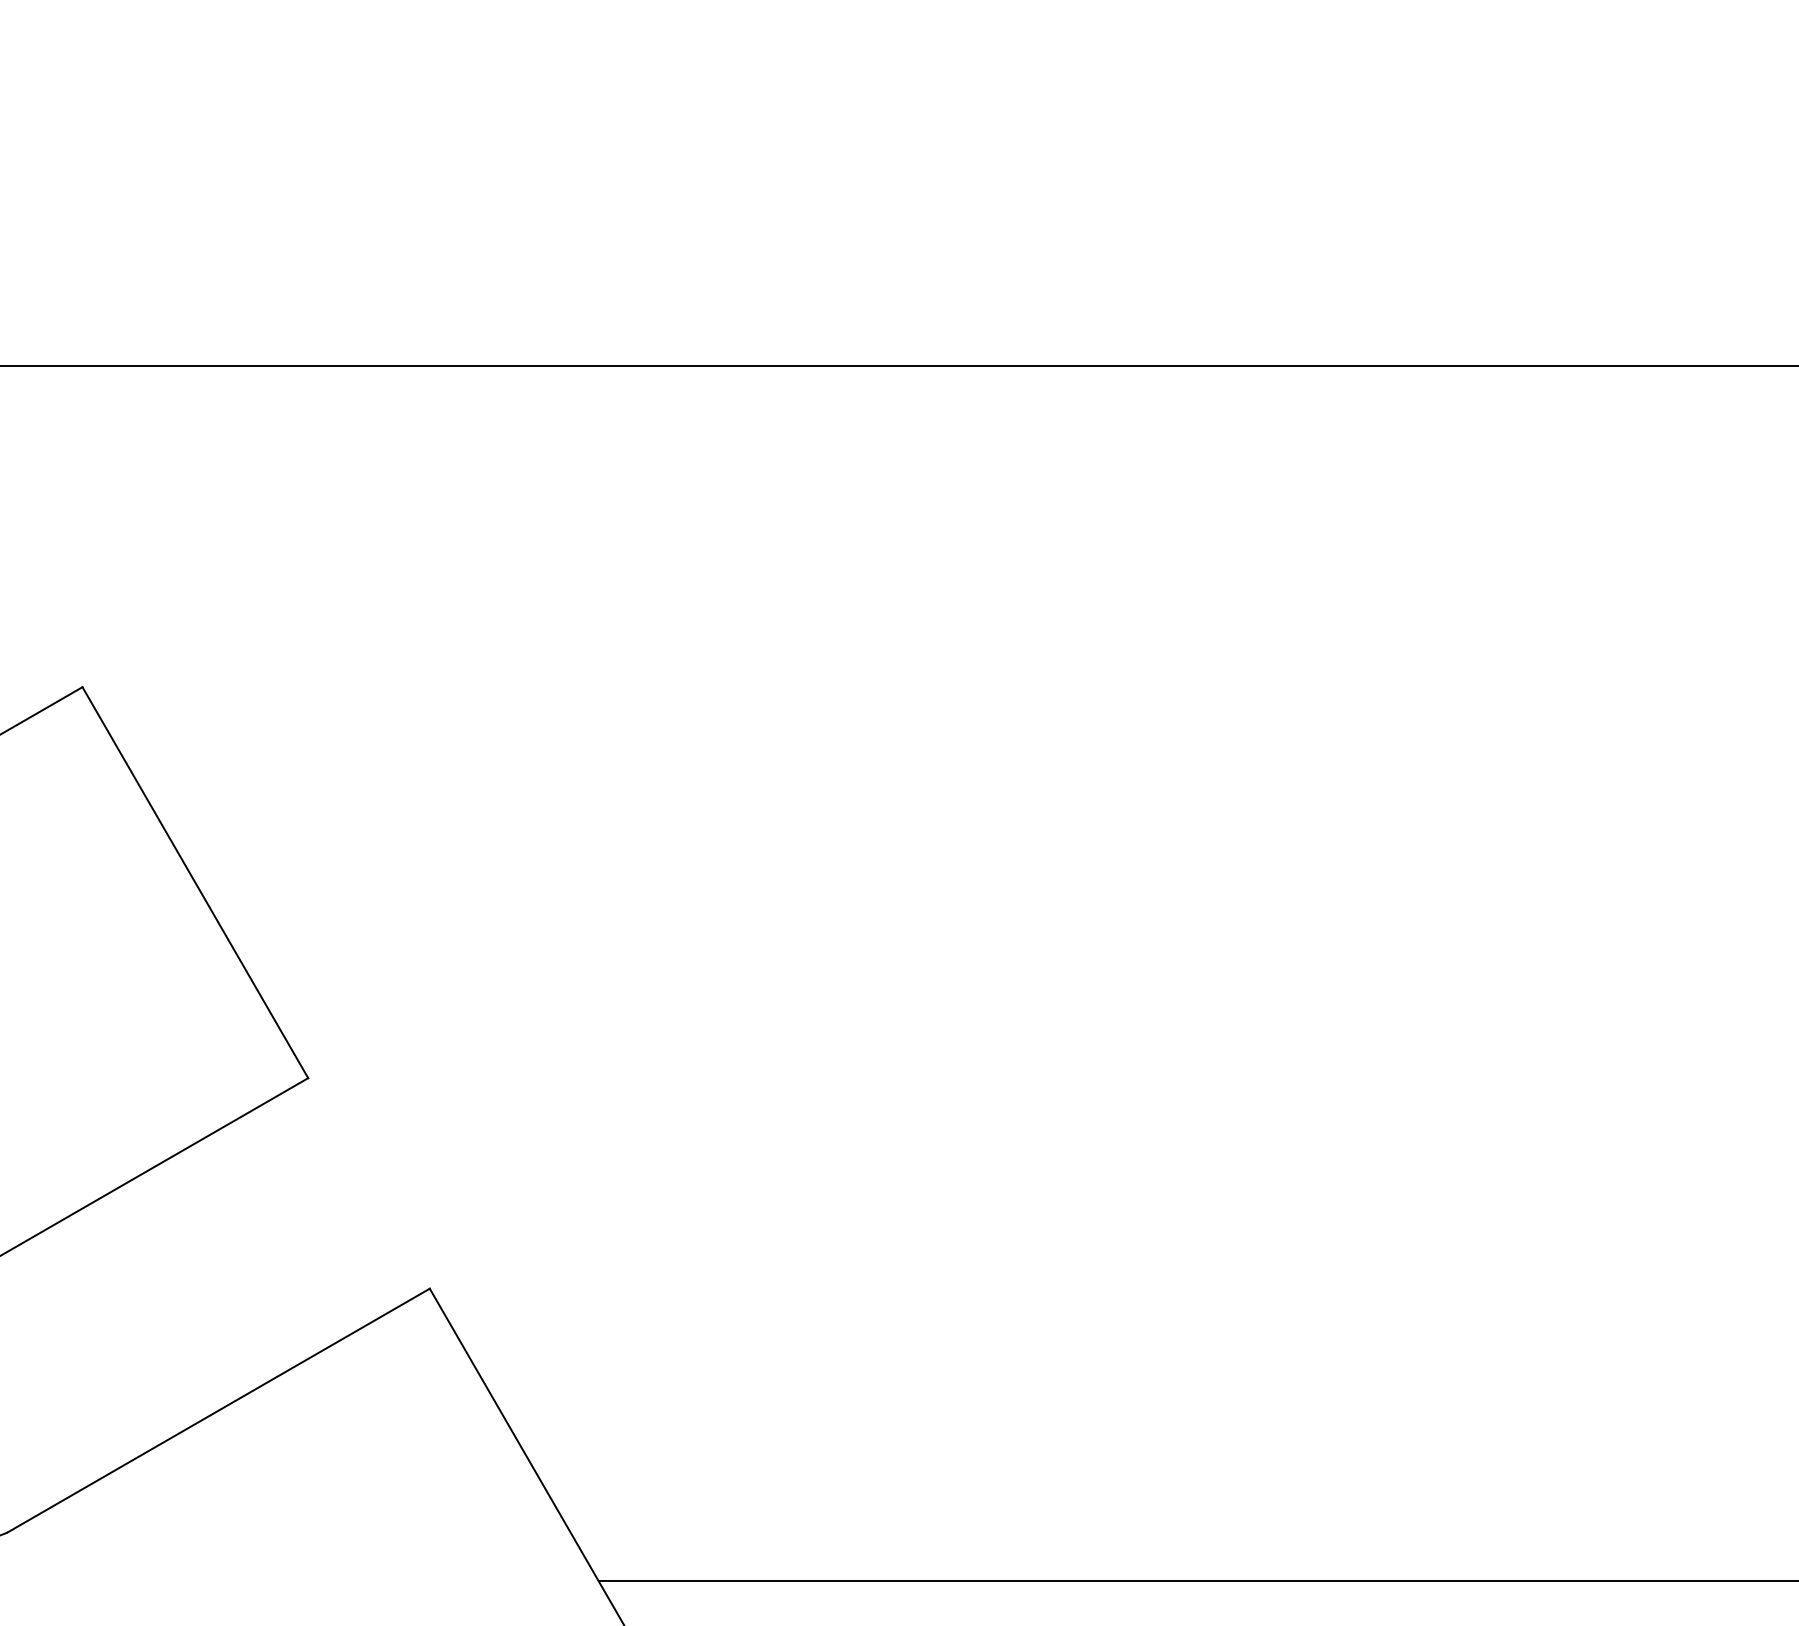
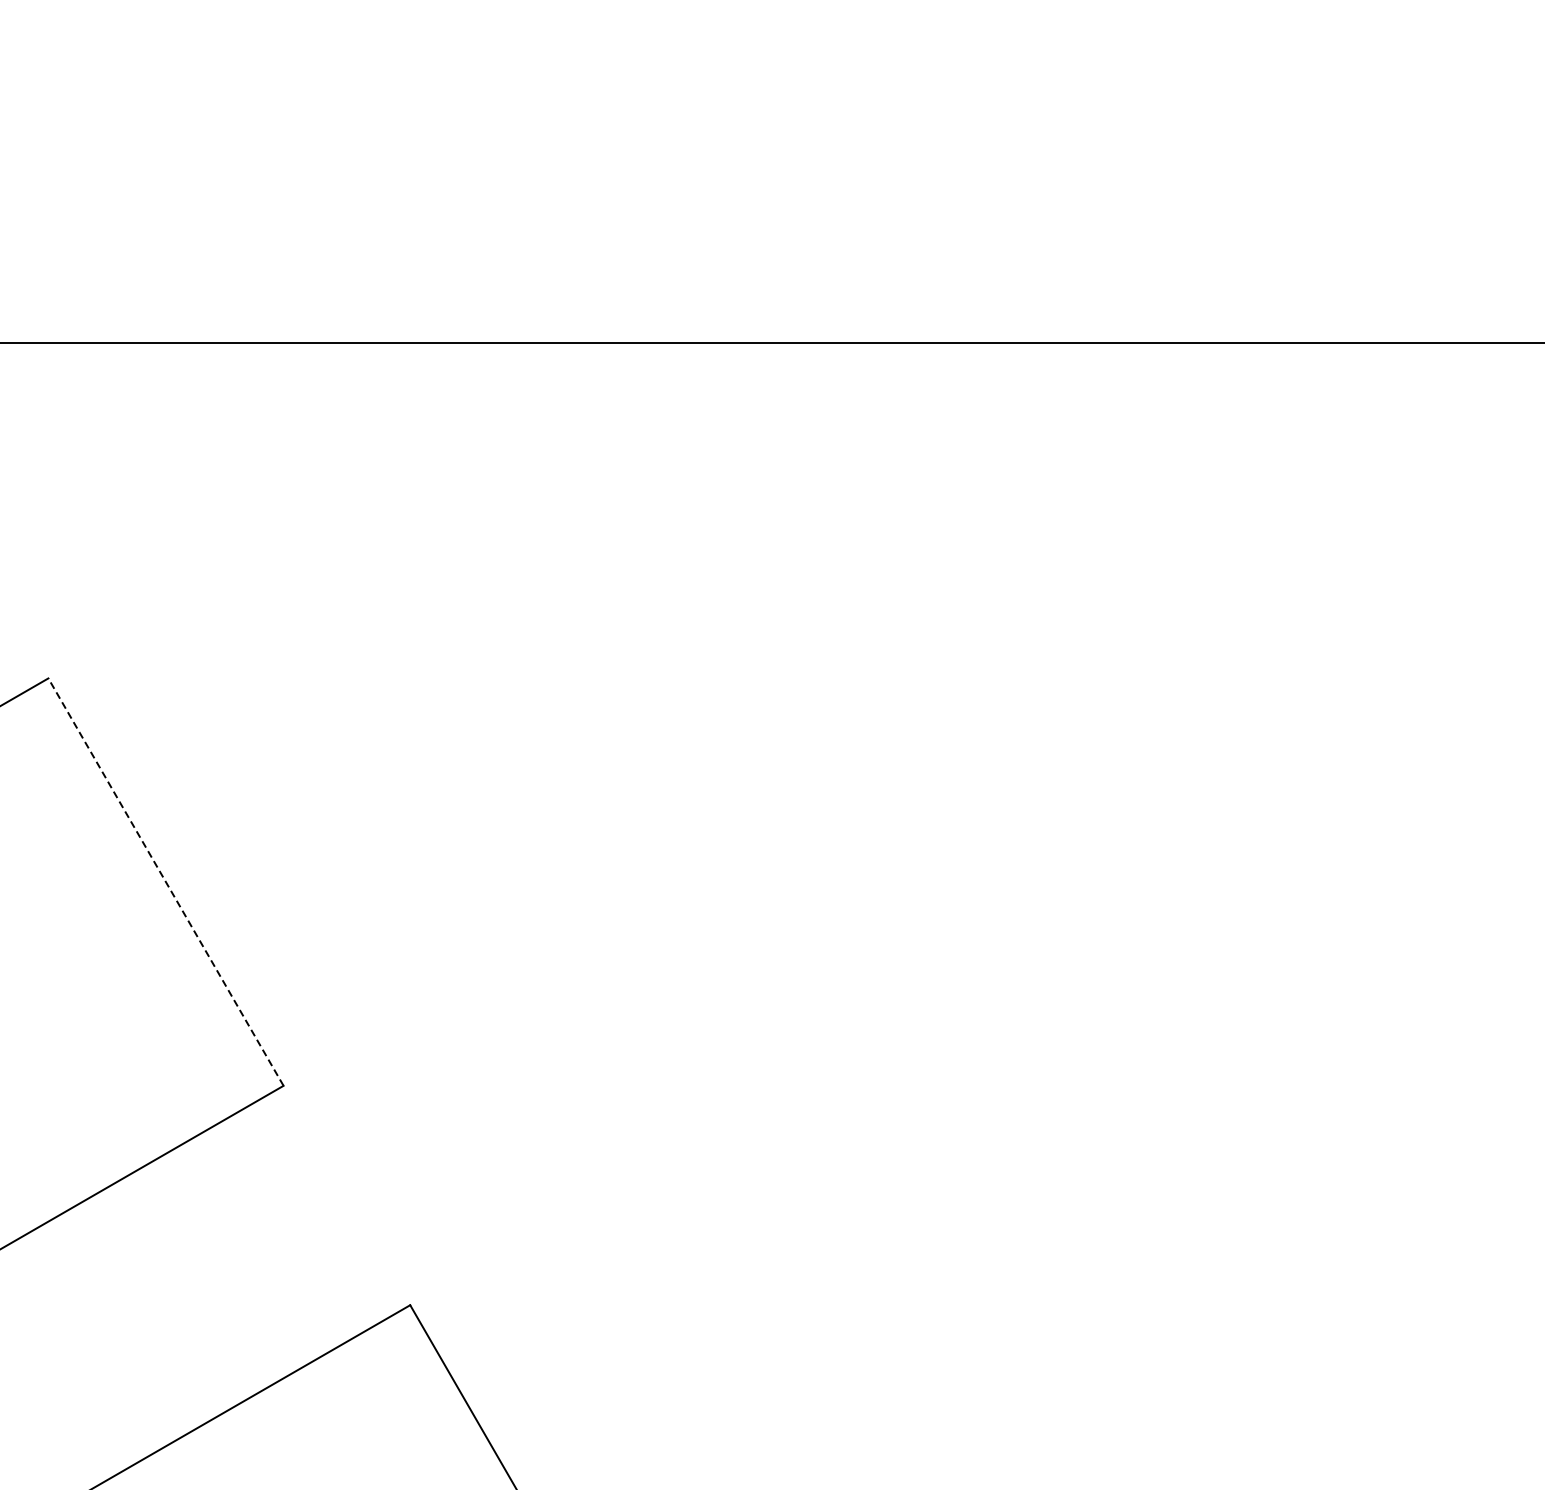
line: (195, 882) -> (166, 881), solid -> dashed

